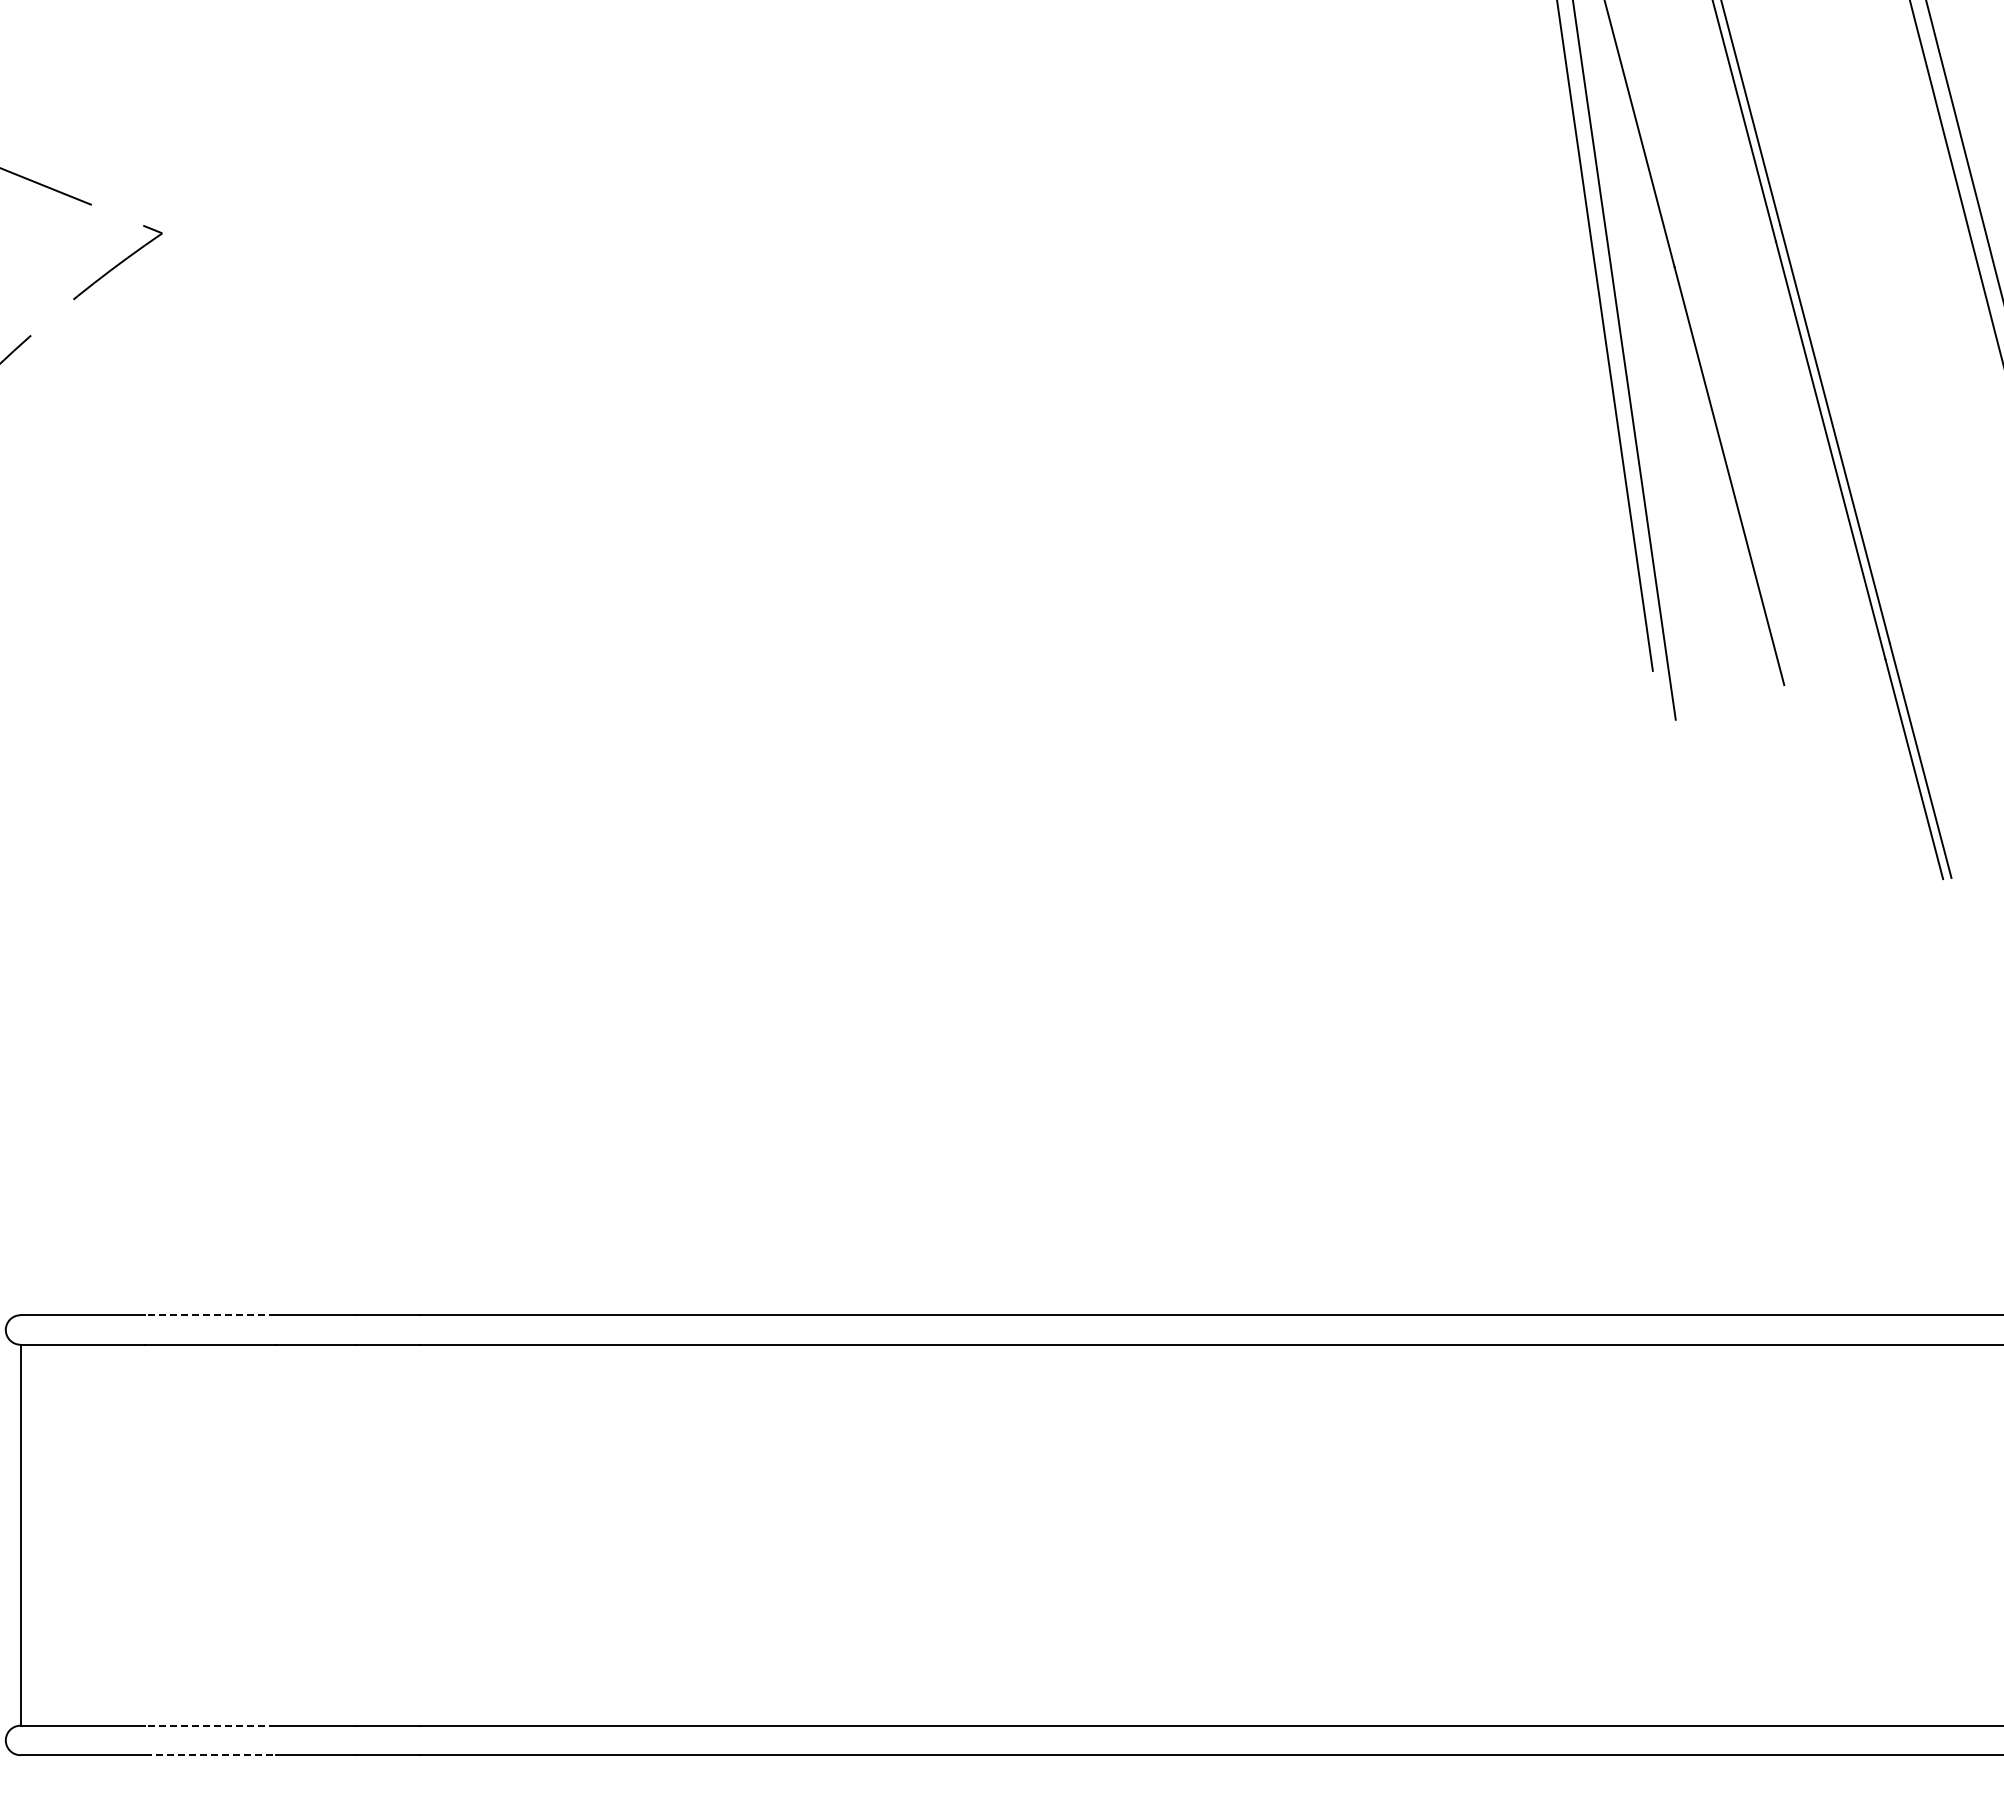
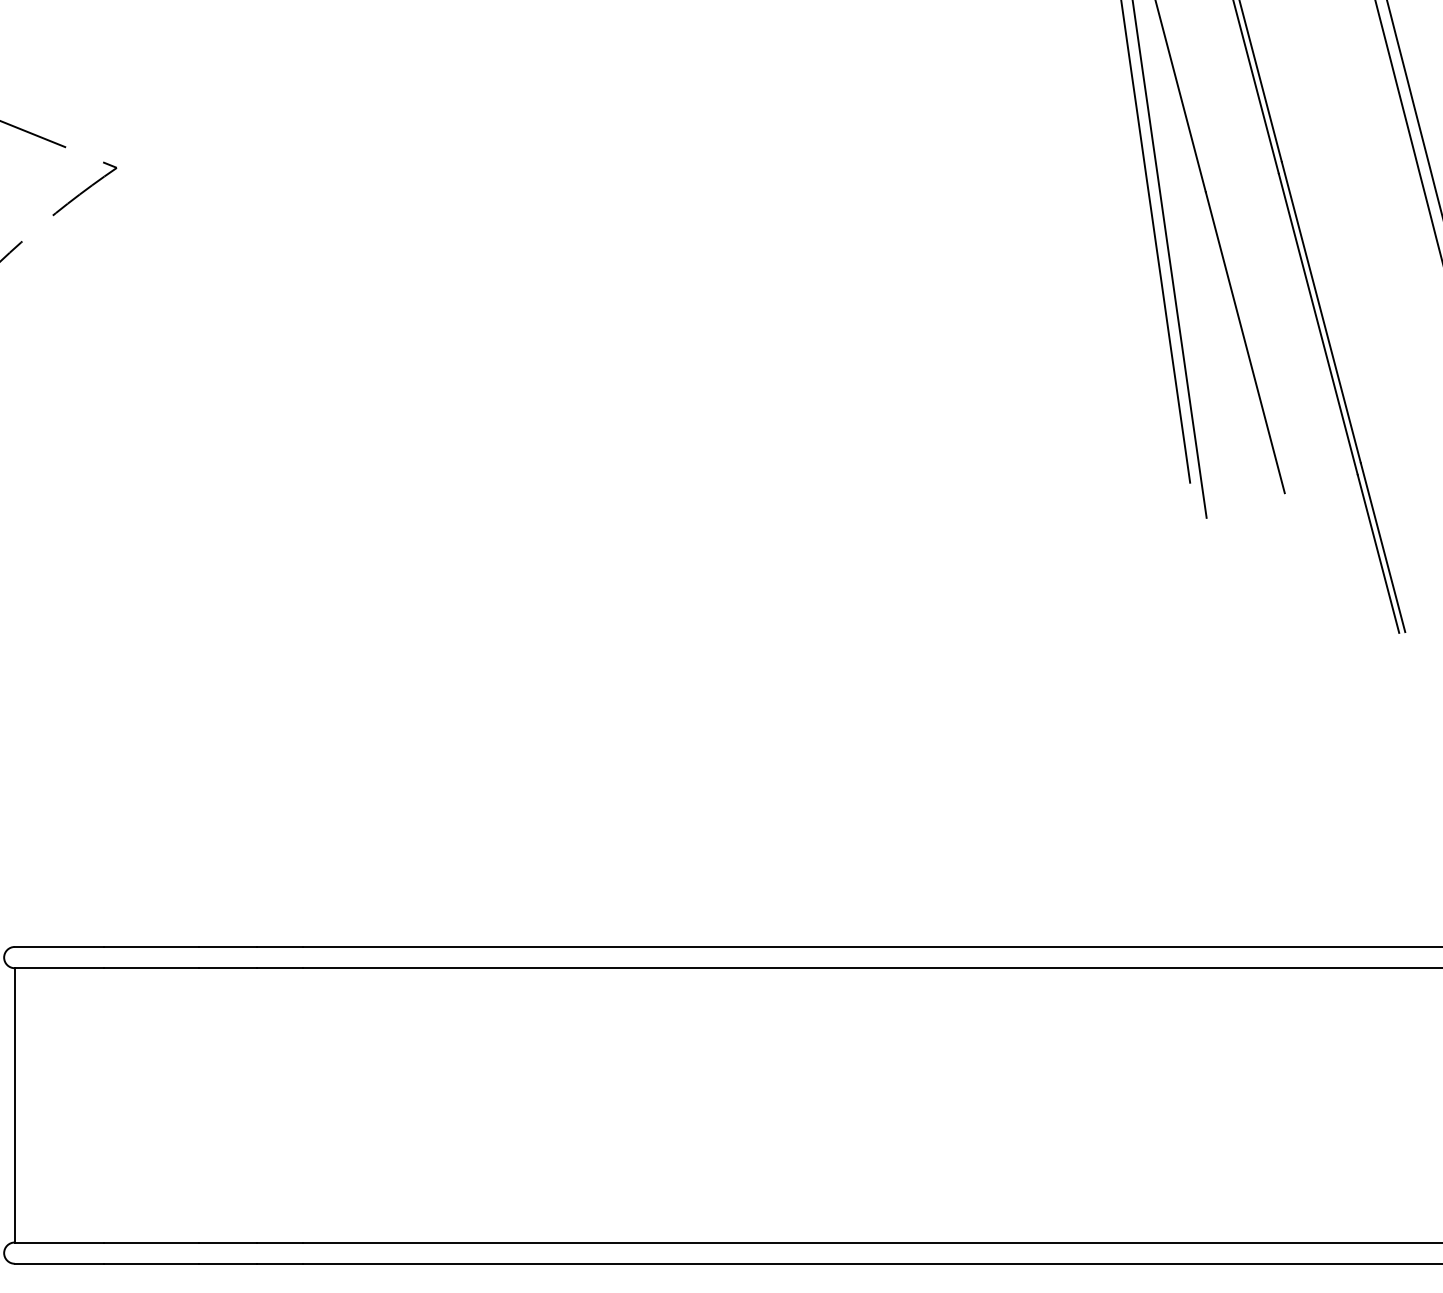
line: (210, 1315) -> (151, 947), dashed -> solid
line: (210, 1725) -> (151, 1242), dashed -> solid
line: (210, 1755) -> (151, 1263), dashed -> solid

